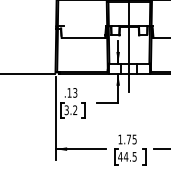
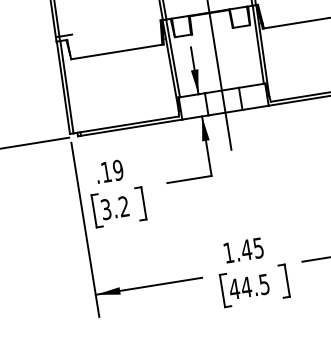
text: (75, 92) -> (118, 169), .13 -> .19
text: (128, 139) -> (245, 250), 1.75 -> 1.45

